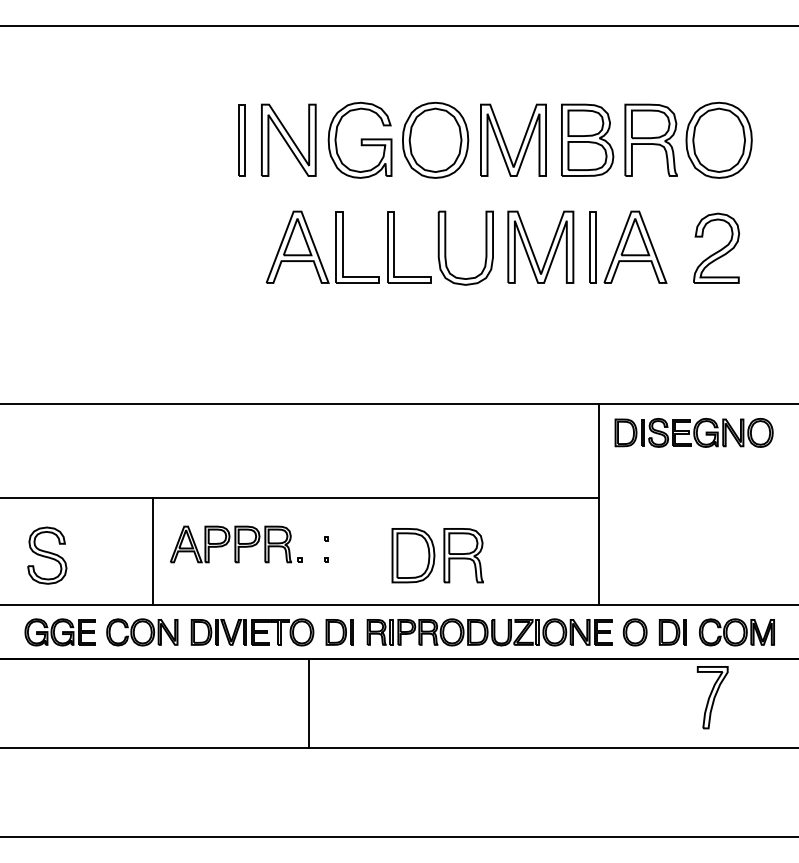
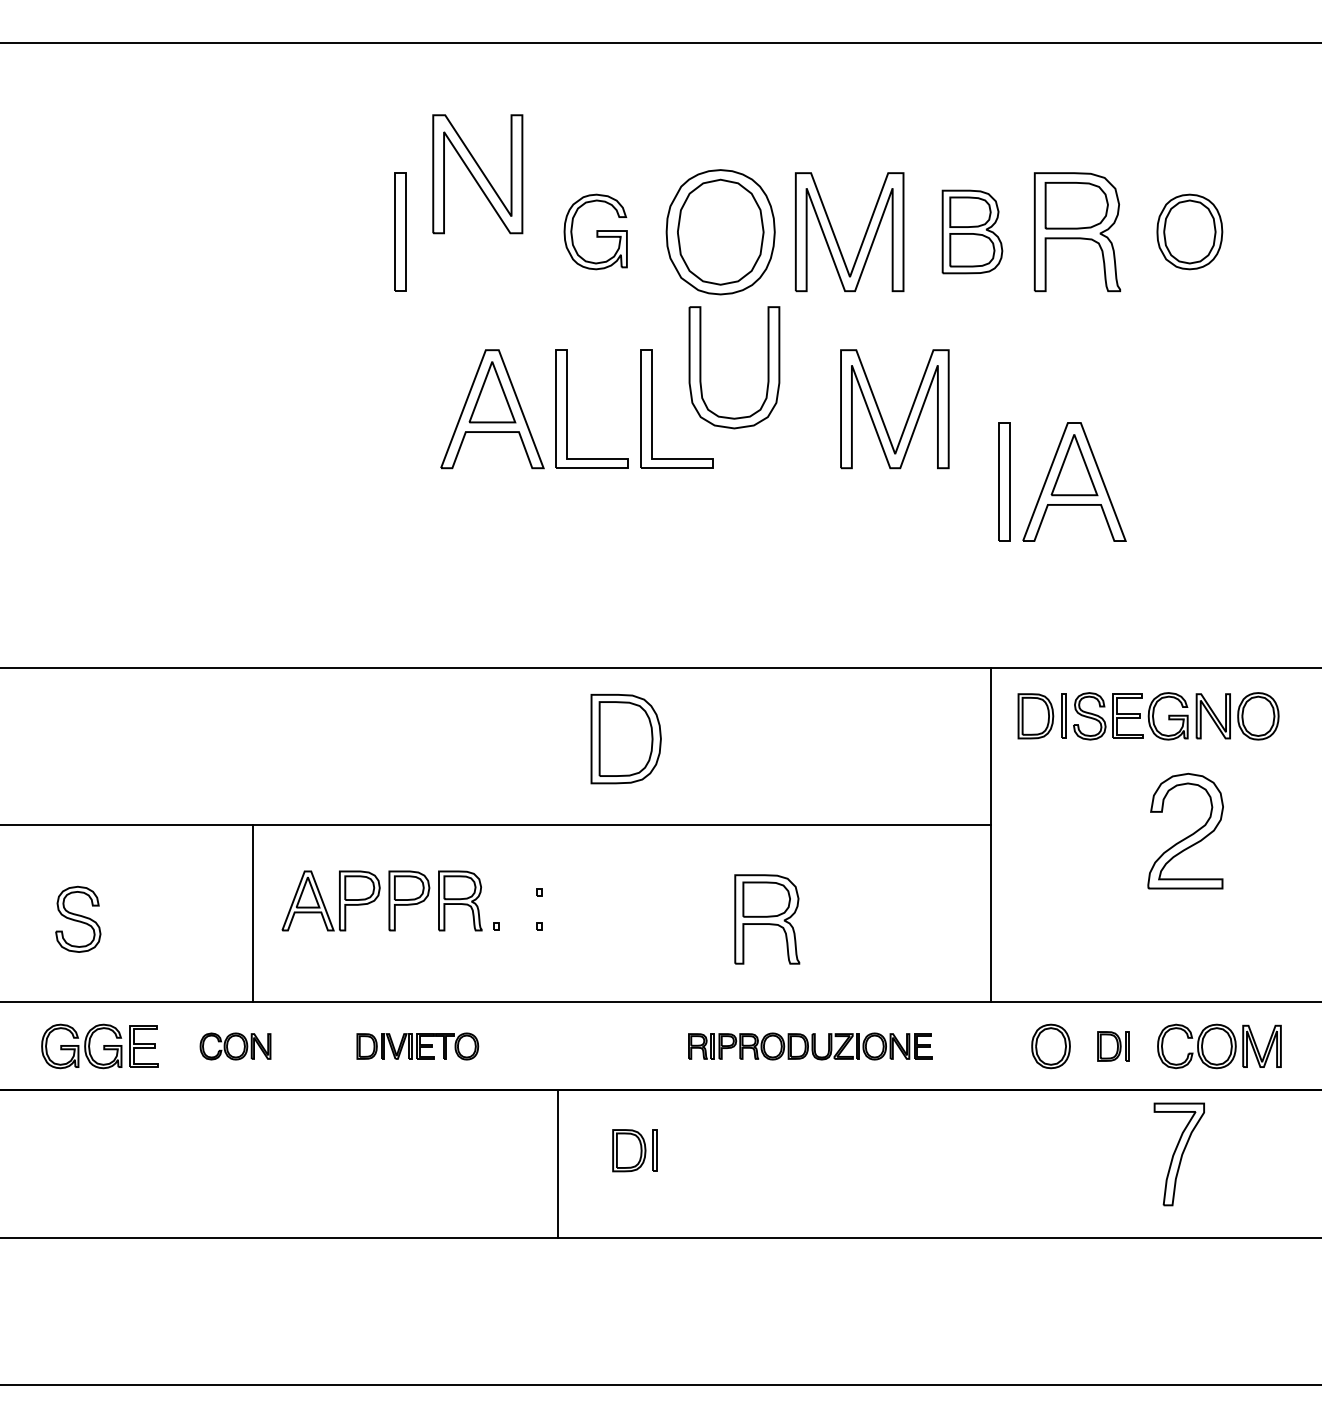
part: (288, 139) -> (477, 172), moved
part: (359, 139) -> (594, 230), size x0.6
part: (587, 139) -> (972, 230), size x0.7
part: (718, 139) -> (1188, 230), size x0.6
part: (628, 246) -> (1063, 480), moved
part: (446, 247) -> (702, 366), moved
part: (716, 247) -> (1185, 829), moved
part: (47, 555) -> (78, 919), size x0.7
part: (413, 555) -> (626, 738), moved
part: (142, 632) -> (235, 1046), size x0.6
part: (252, 632) -> (417, 1046), size x0.6
part: (339, 632) -> (634, 1150), moved
part: (489, 632) -> (809, 1046), size x0.6
part: (672, 632) -> (1112, 1046), size x0.7
line: (309, 702) -> (558, 1162), moved

